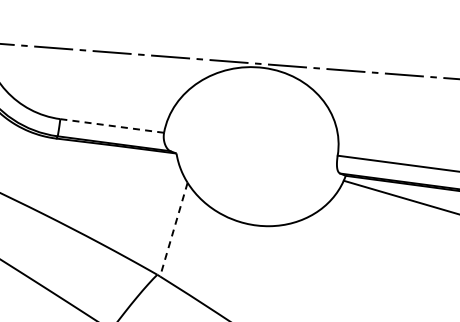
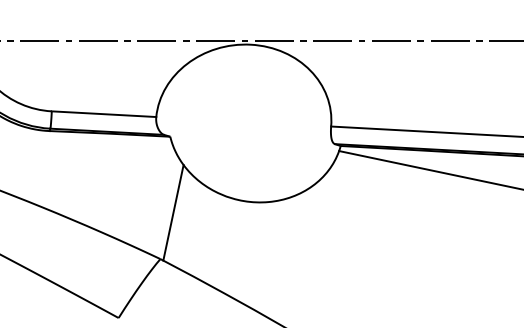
line: (112, 126) -> (104, 114), dashed -> solid
line: (173, 229) -> (173, 212), dashed -> solid

